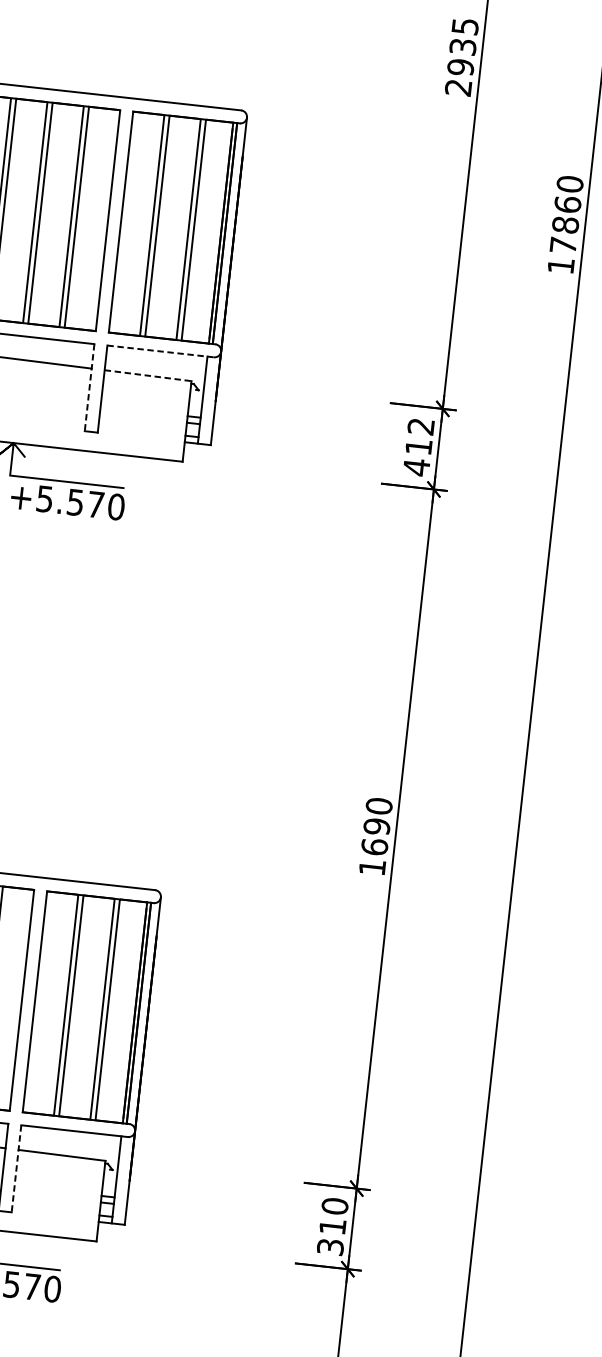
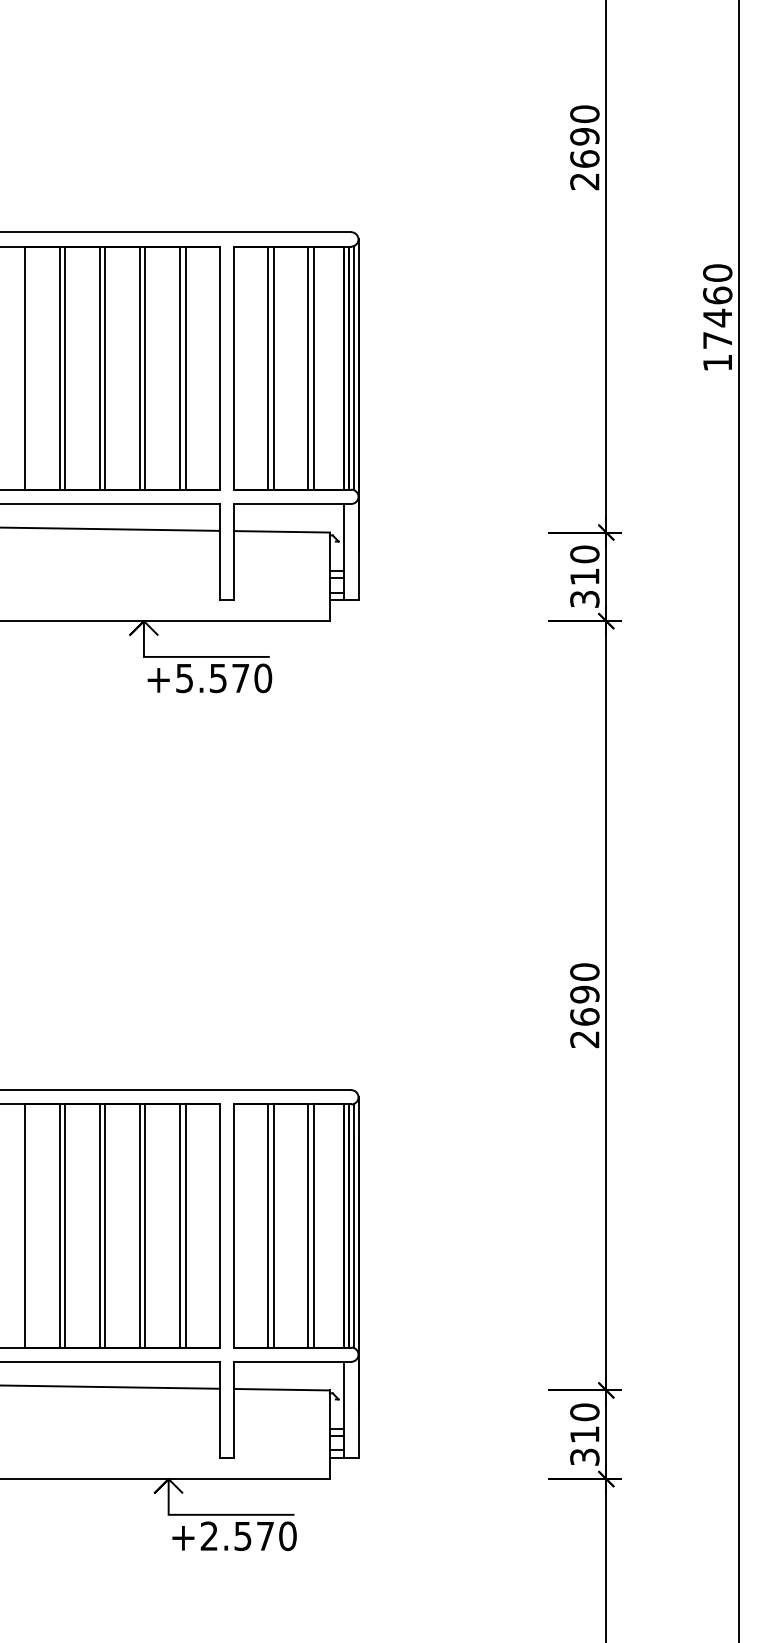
text: (462, 46) -> (584, 136), 2935 -> 2690
text: (565, 224) -> (717, 317), 17860 -> 17460
line: (230, 234) -> (354, 368), added
line: (160, 351) -> (292, 503), dashed -> solid
line: (147, 375) -> (281, 531), dashed -> solid
line: (89, 387) -> (219, 551), dashed -> solid
text: (418, 446) -> (584, 576), 412 -> 310
text: (372, 867) -> (584, 1039), 1690 -> 2690
line: (144, 1013) -> (354, 1225), added
line: (16, 1168) -> (234, 1409), dashed -> solid

